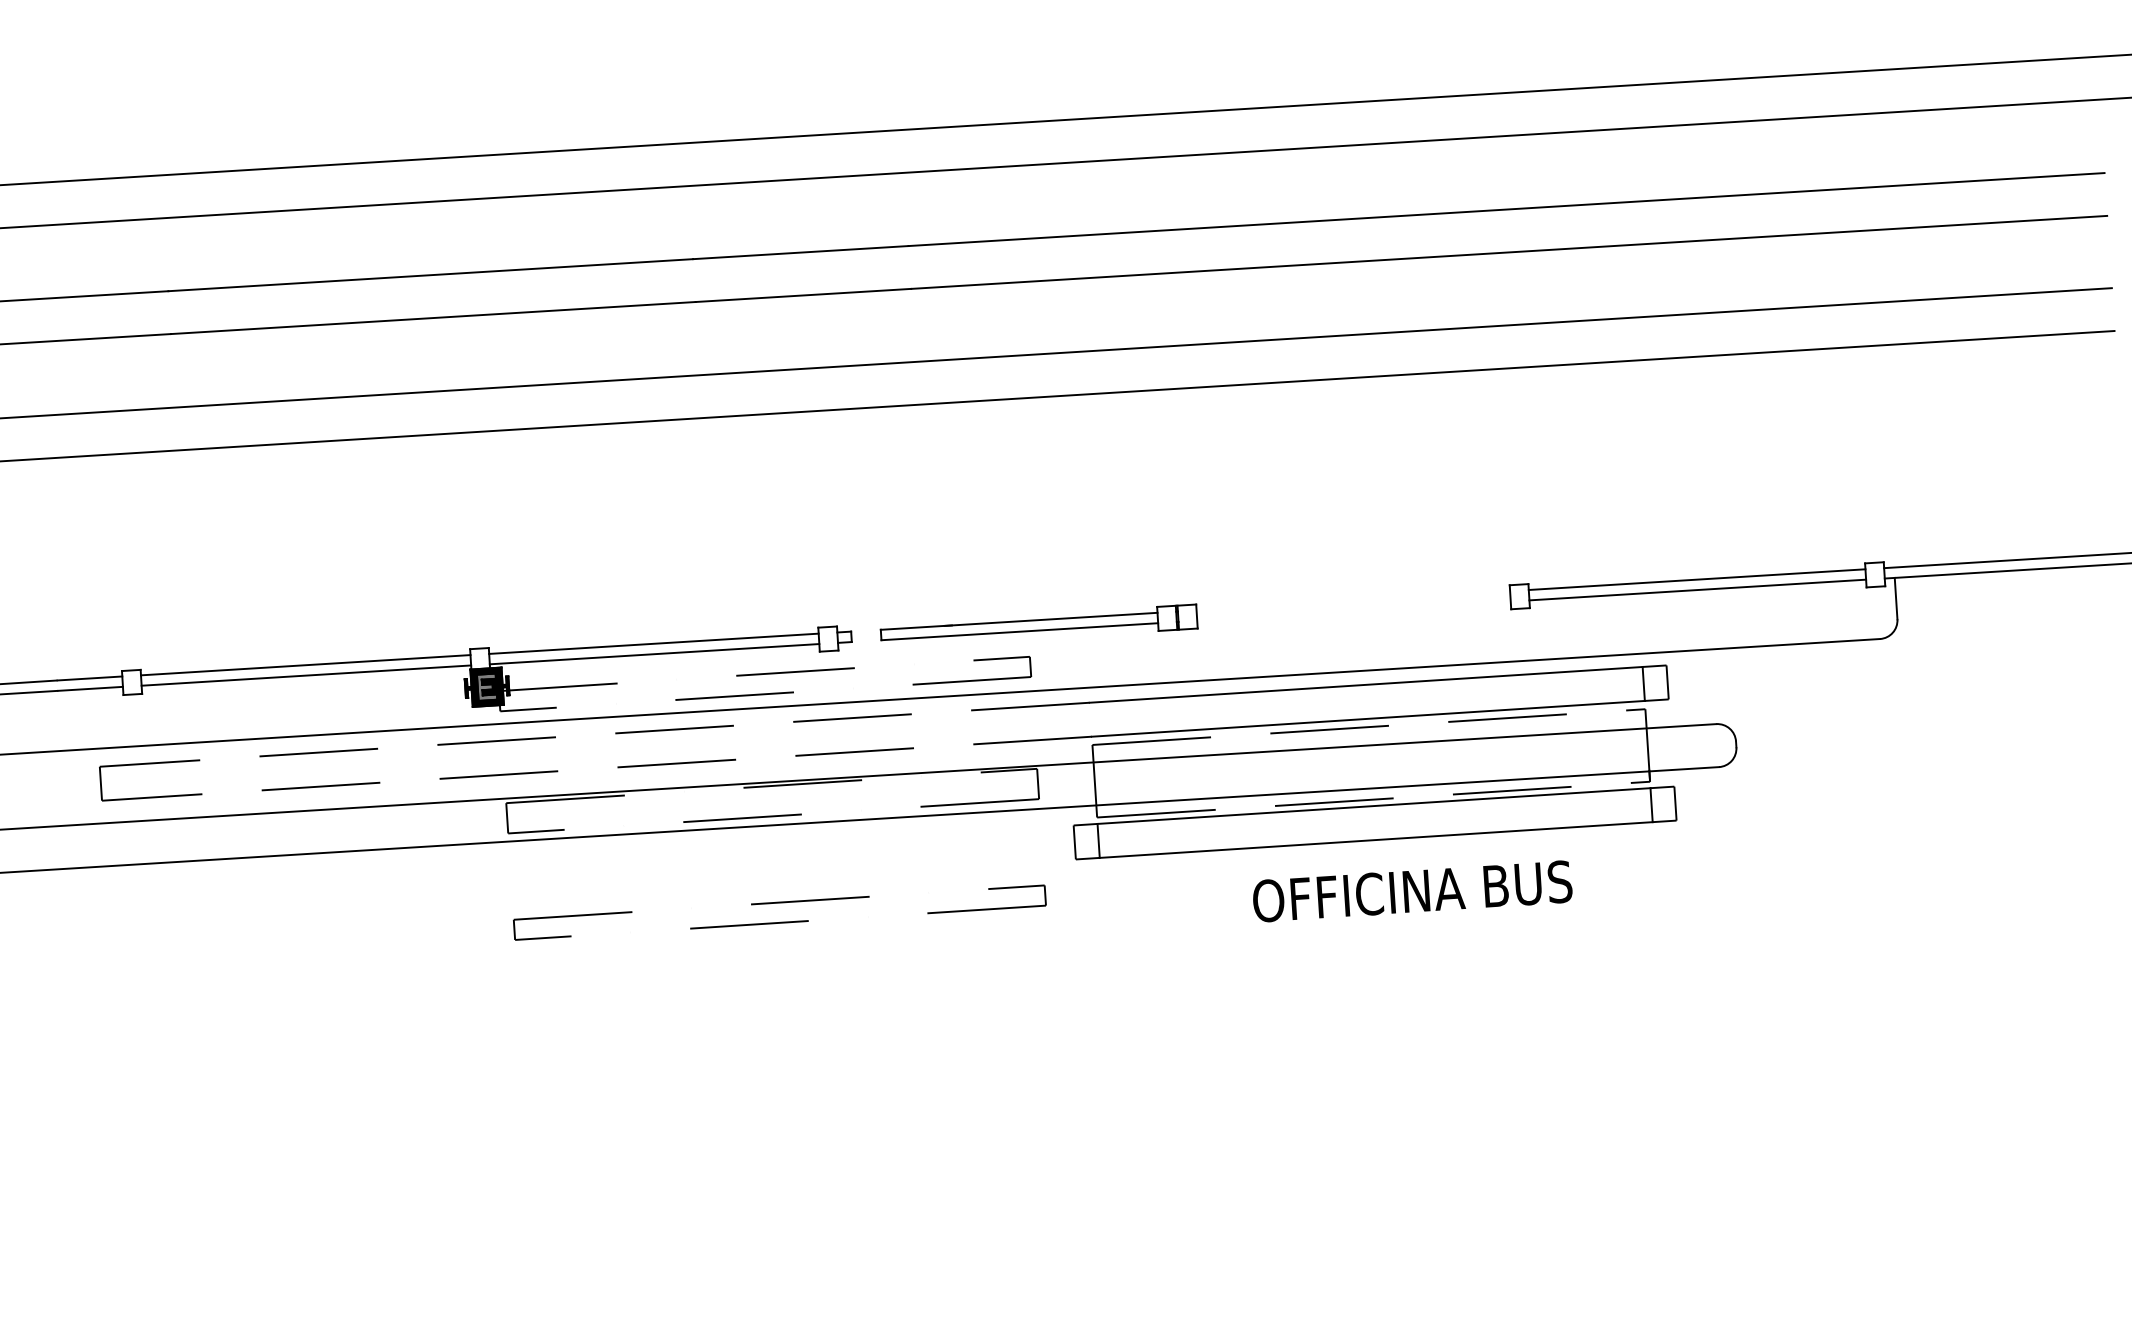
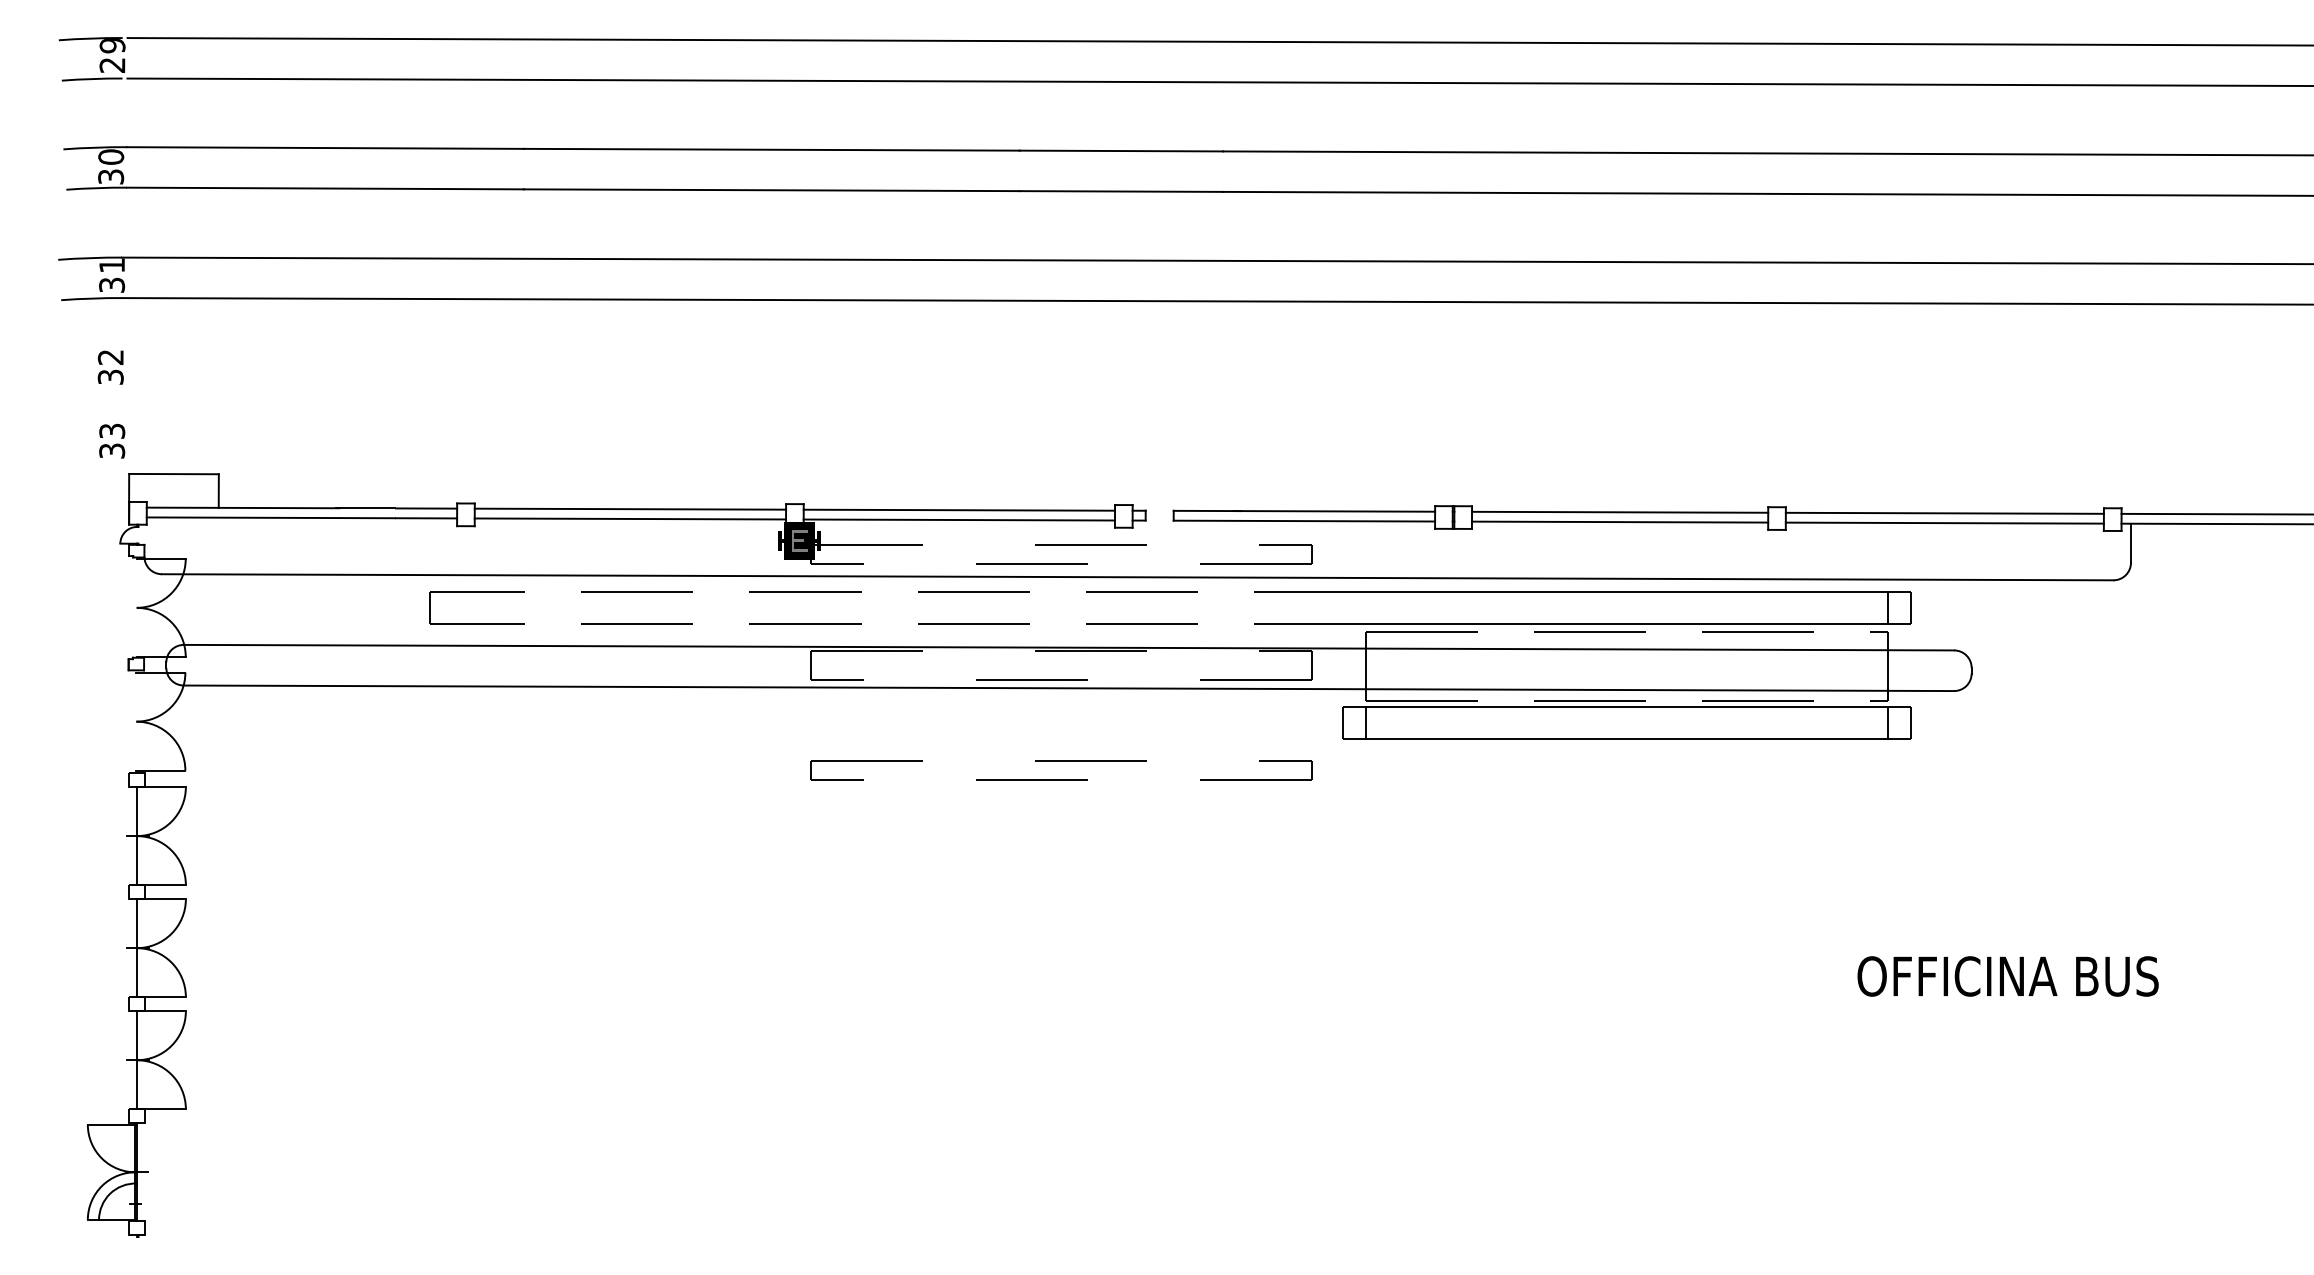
line: (1353, 599) -> (1620, 511), added
line: (1353, 610) -> (1619, 521), added
text: (1411, 891) -> (2007, 976), moved

